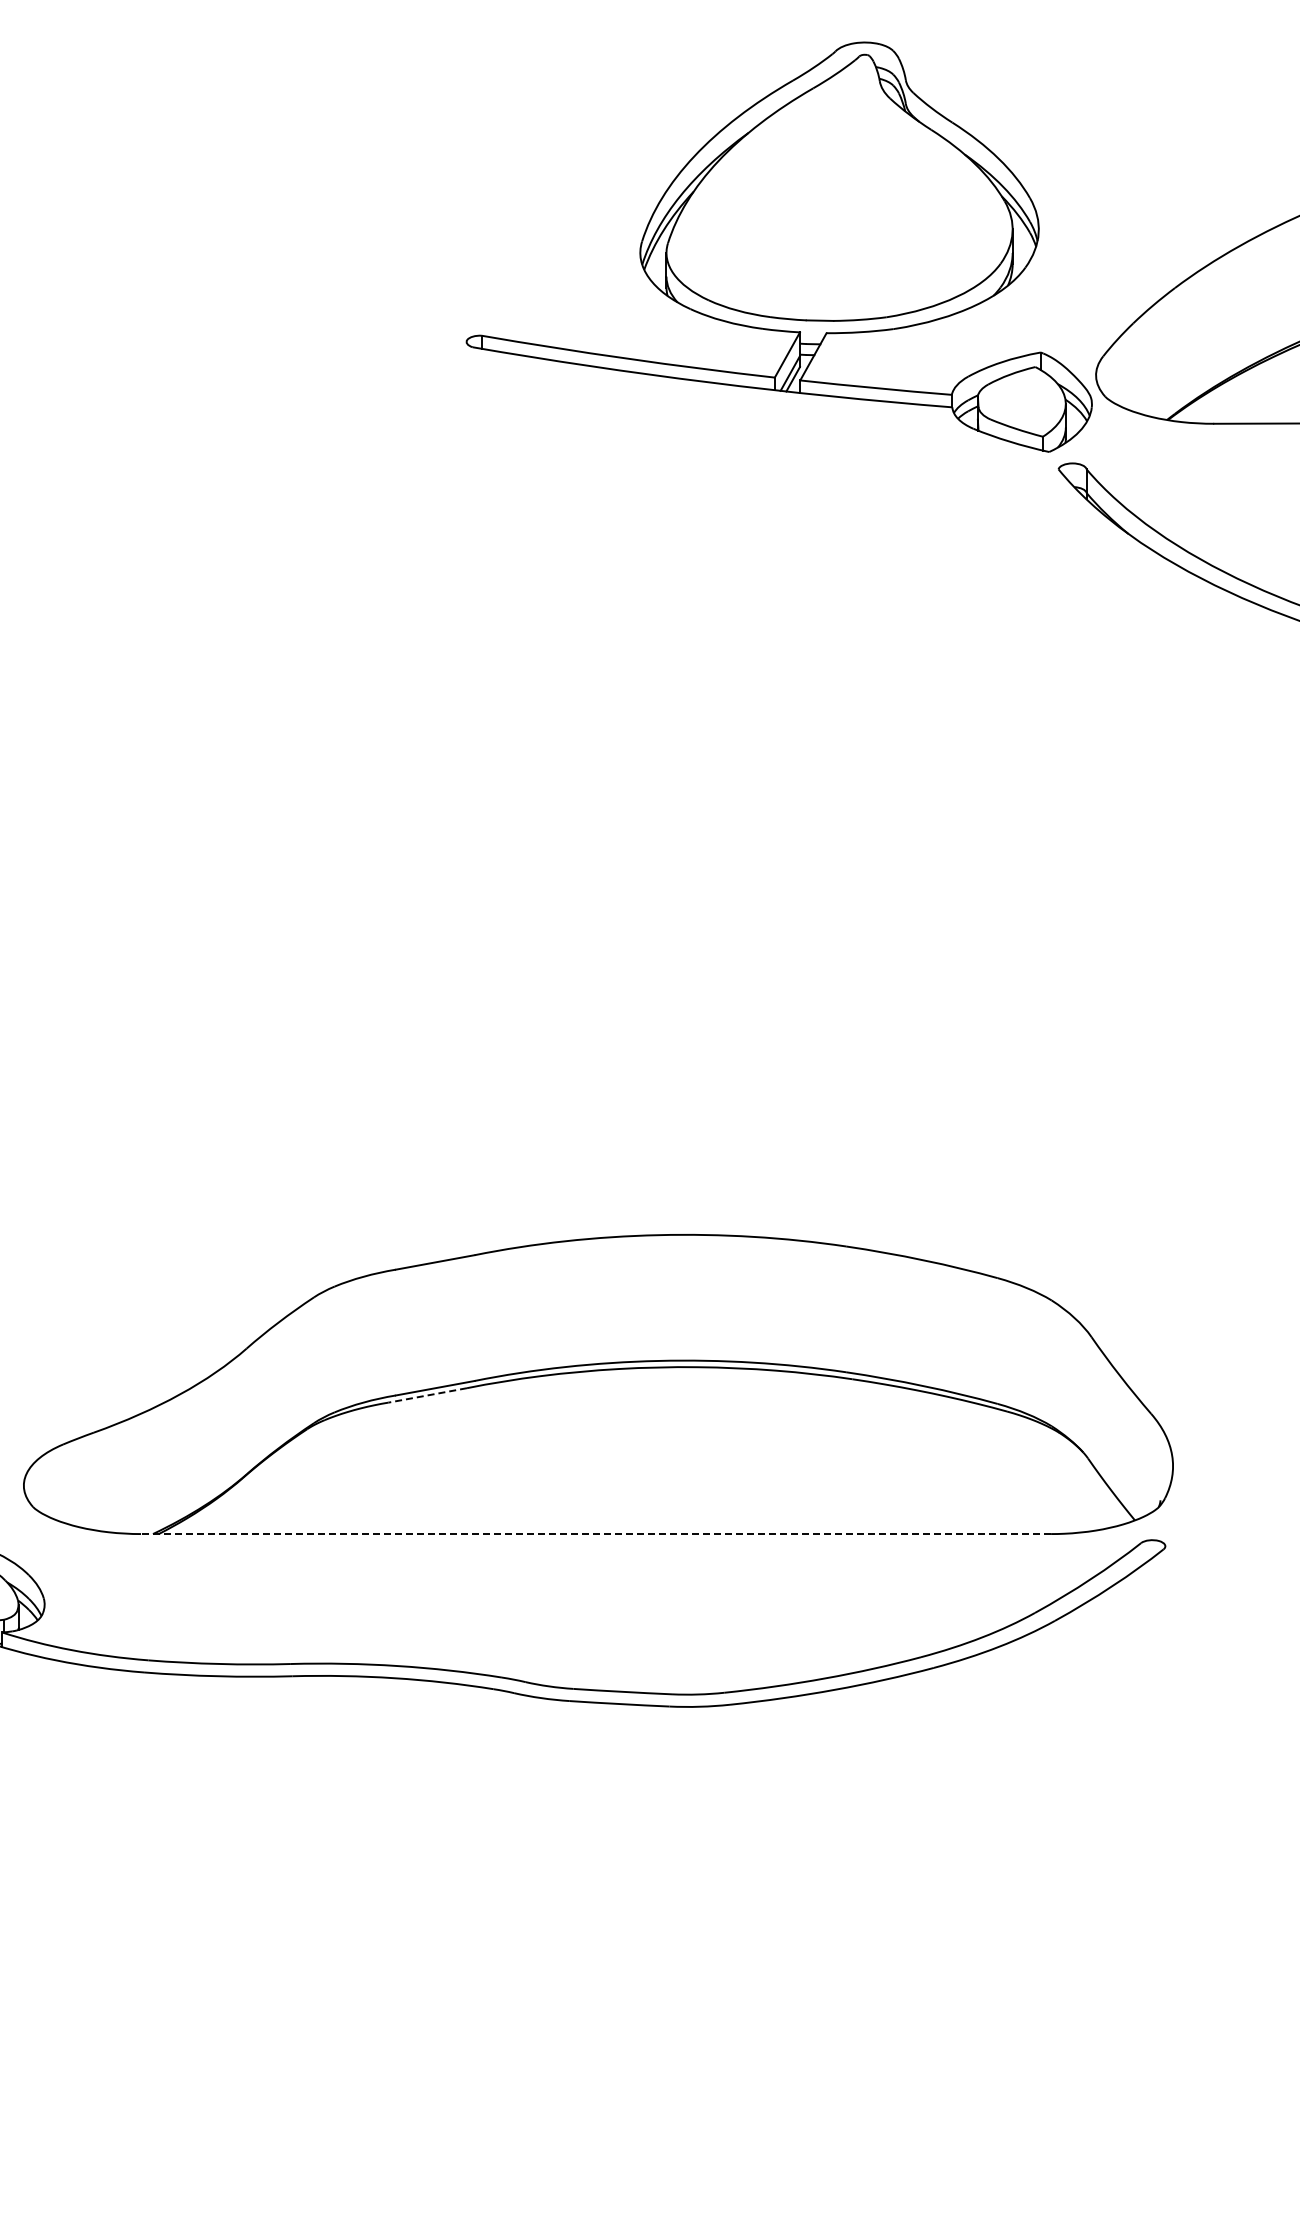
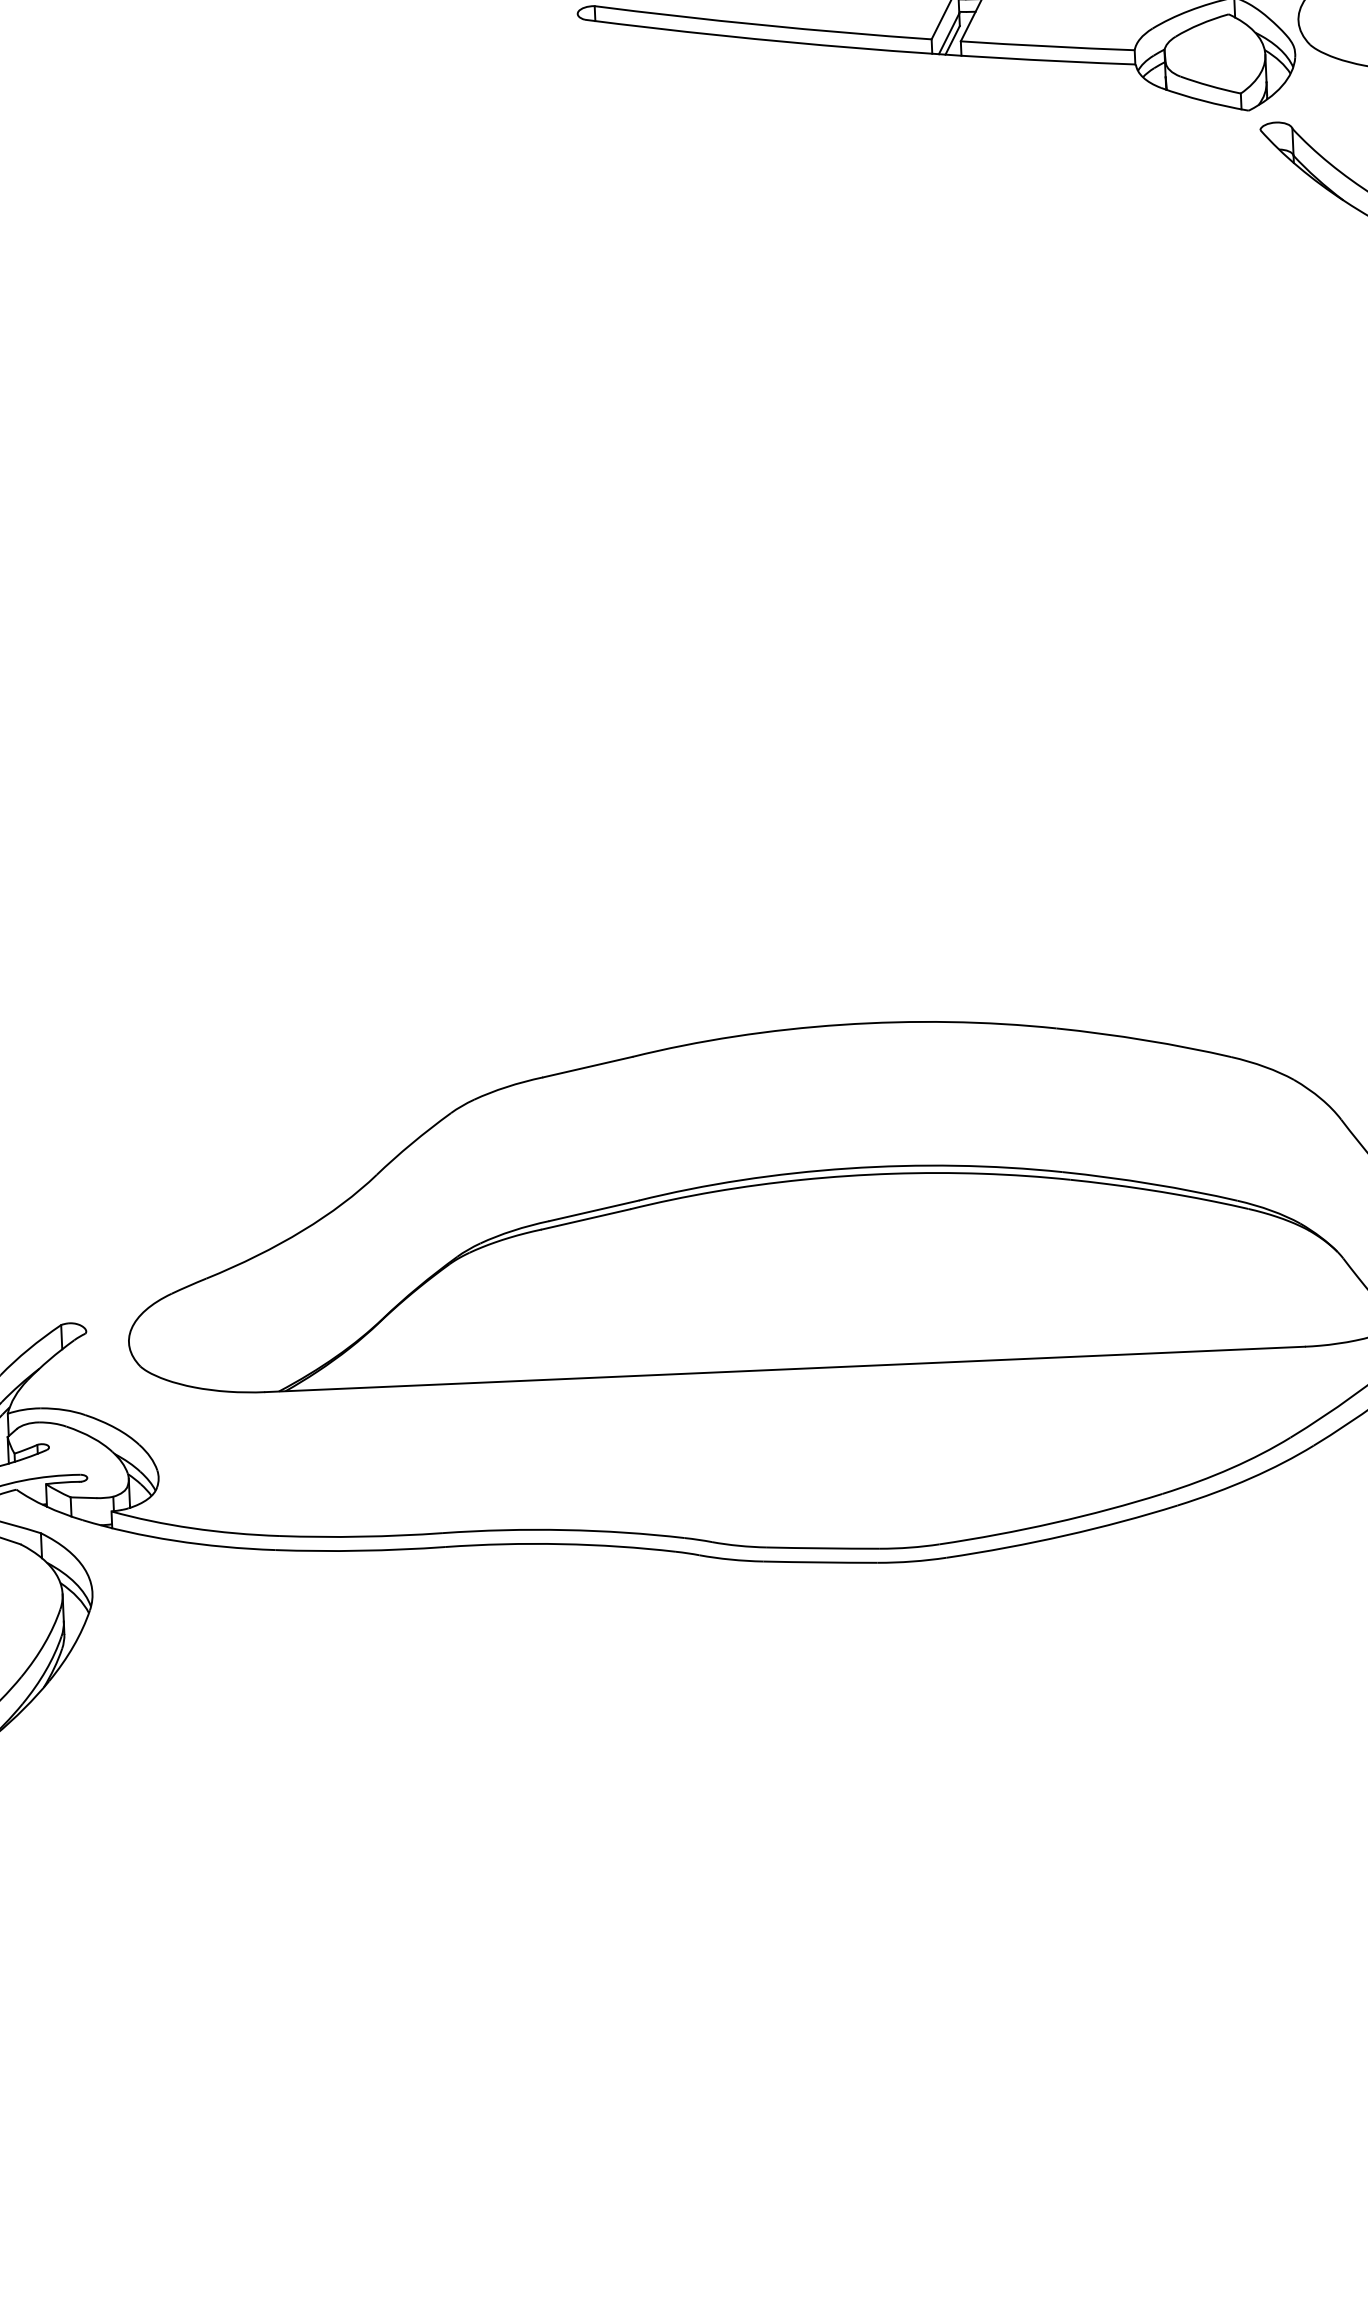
line: (427, 1395) -> (585, 1219), dashed -> solid
line: (595, 1534) -> (784, 1369), dashed -> solid

